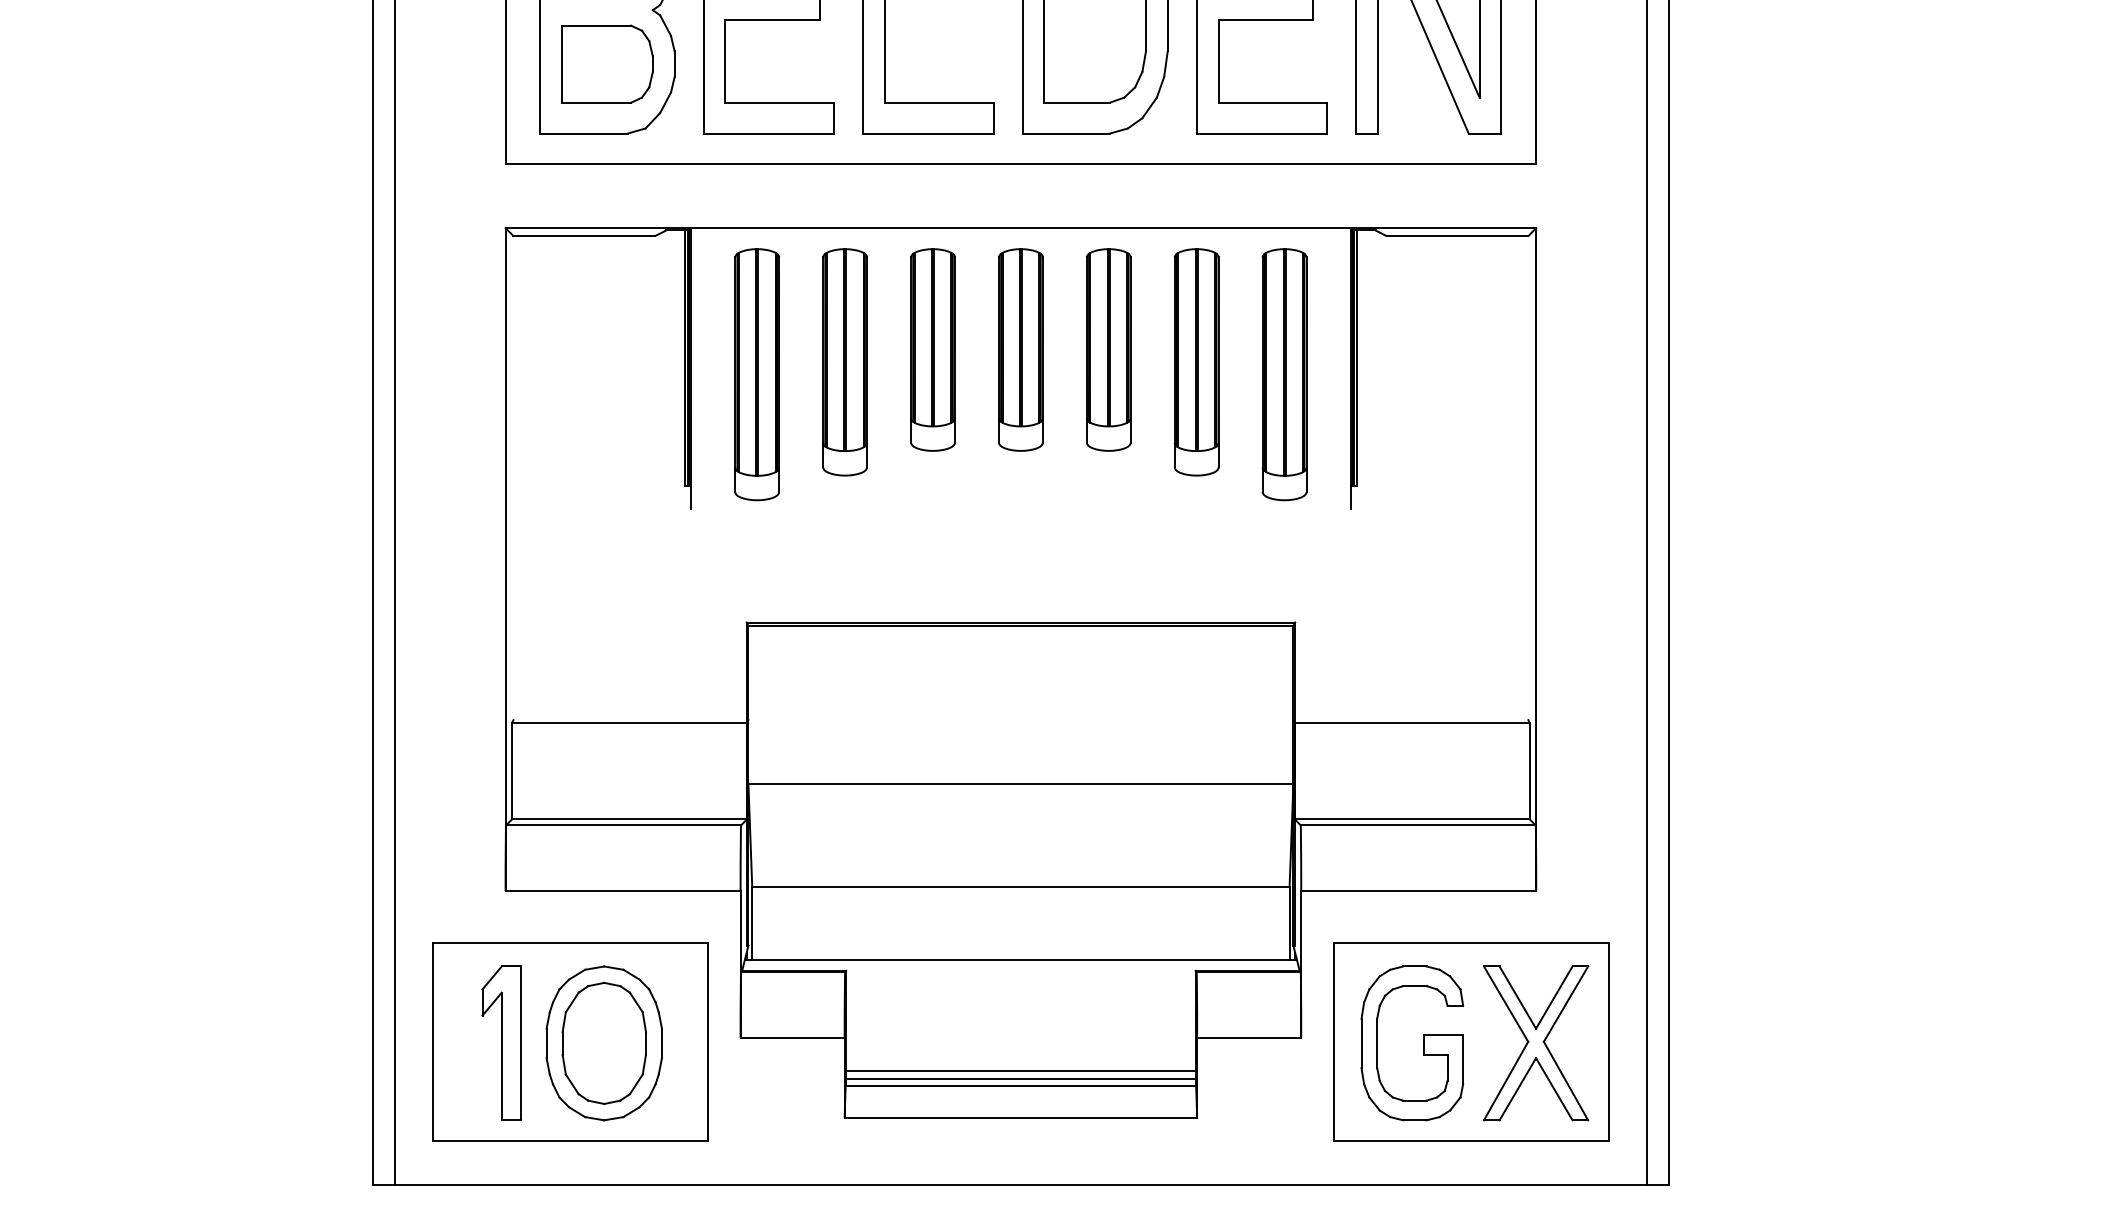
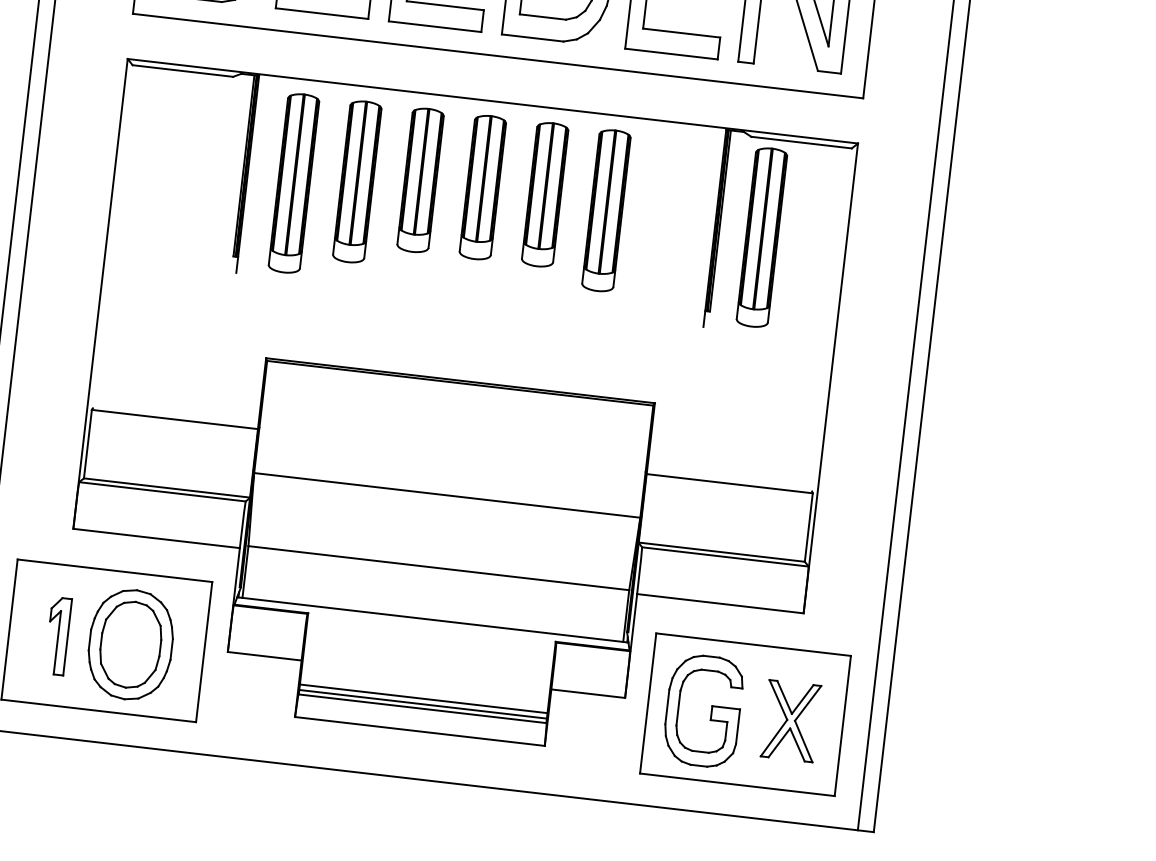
part: (1284, 374) -> (761, 237), moved
part: (501, 1042) -> (58, 635), size x0.7
part: (1535, 1043) -> (790, 721), size x0.7

